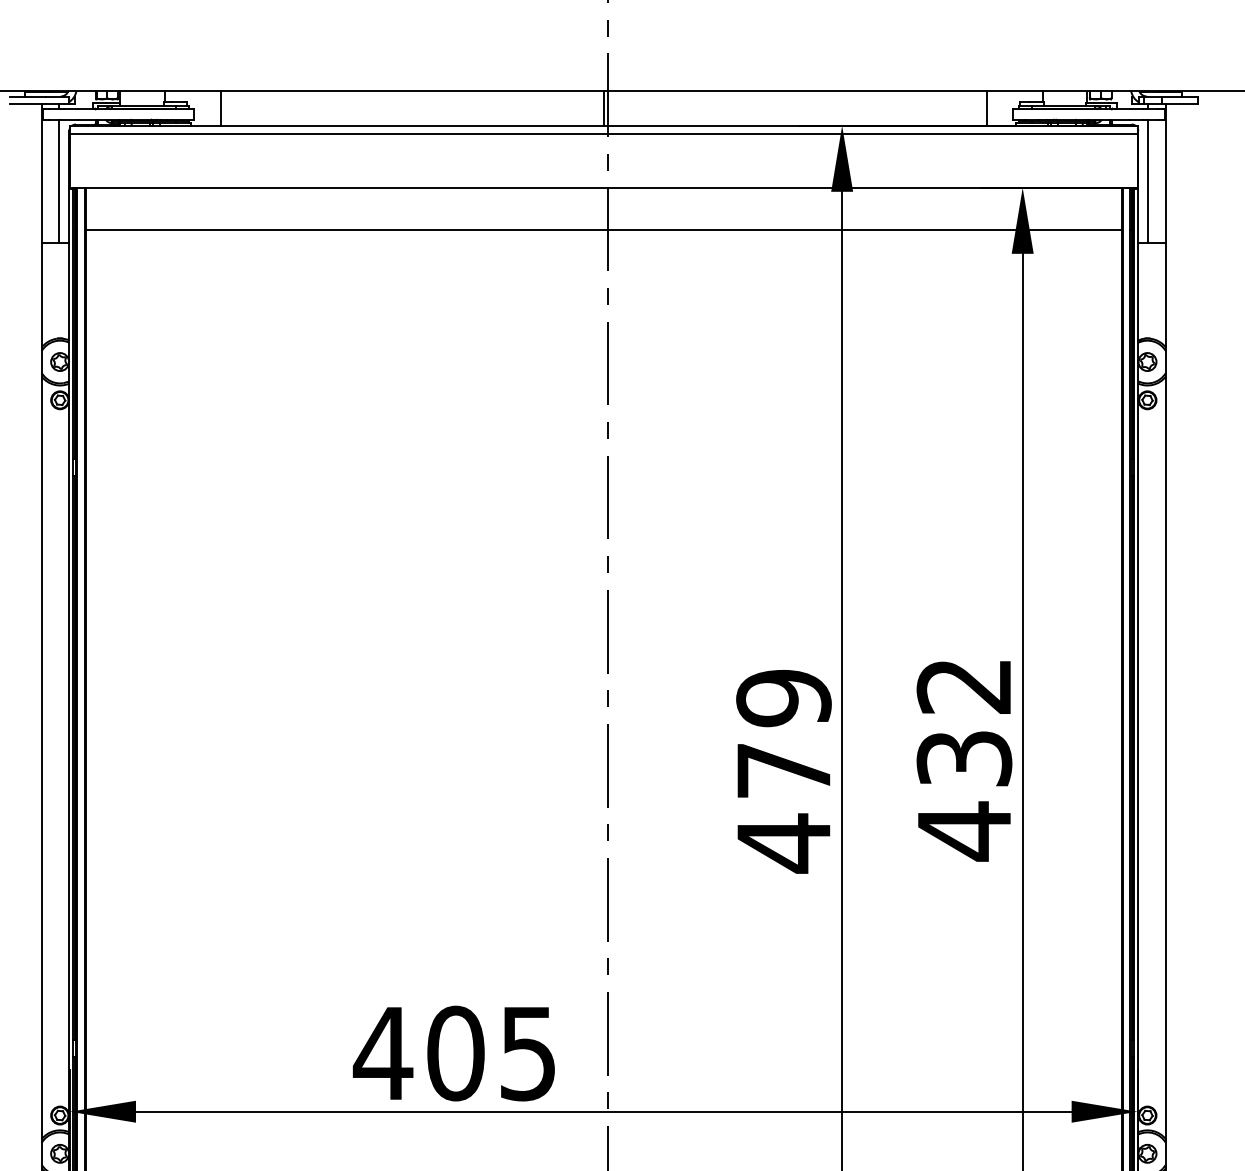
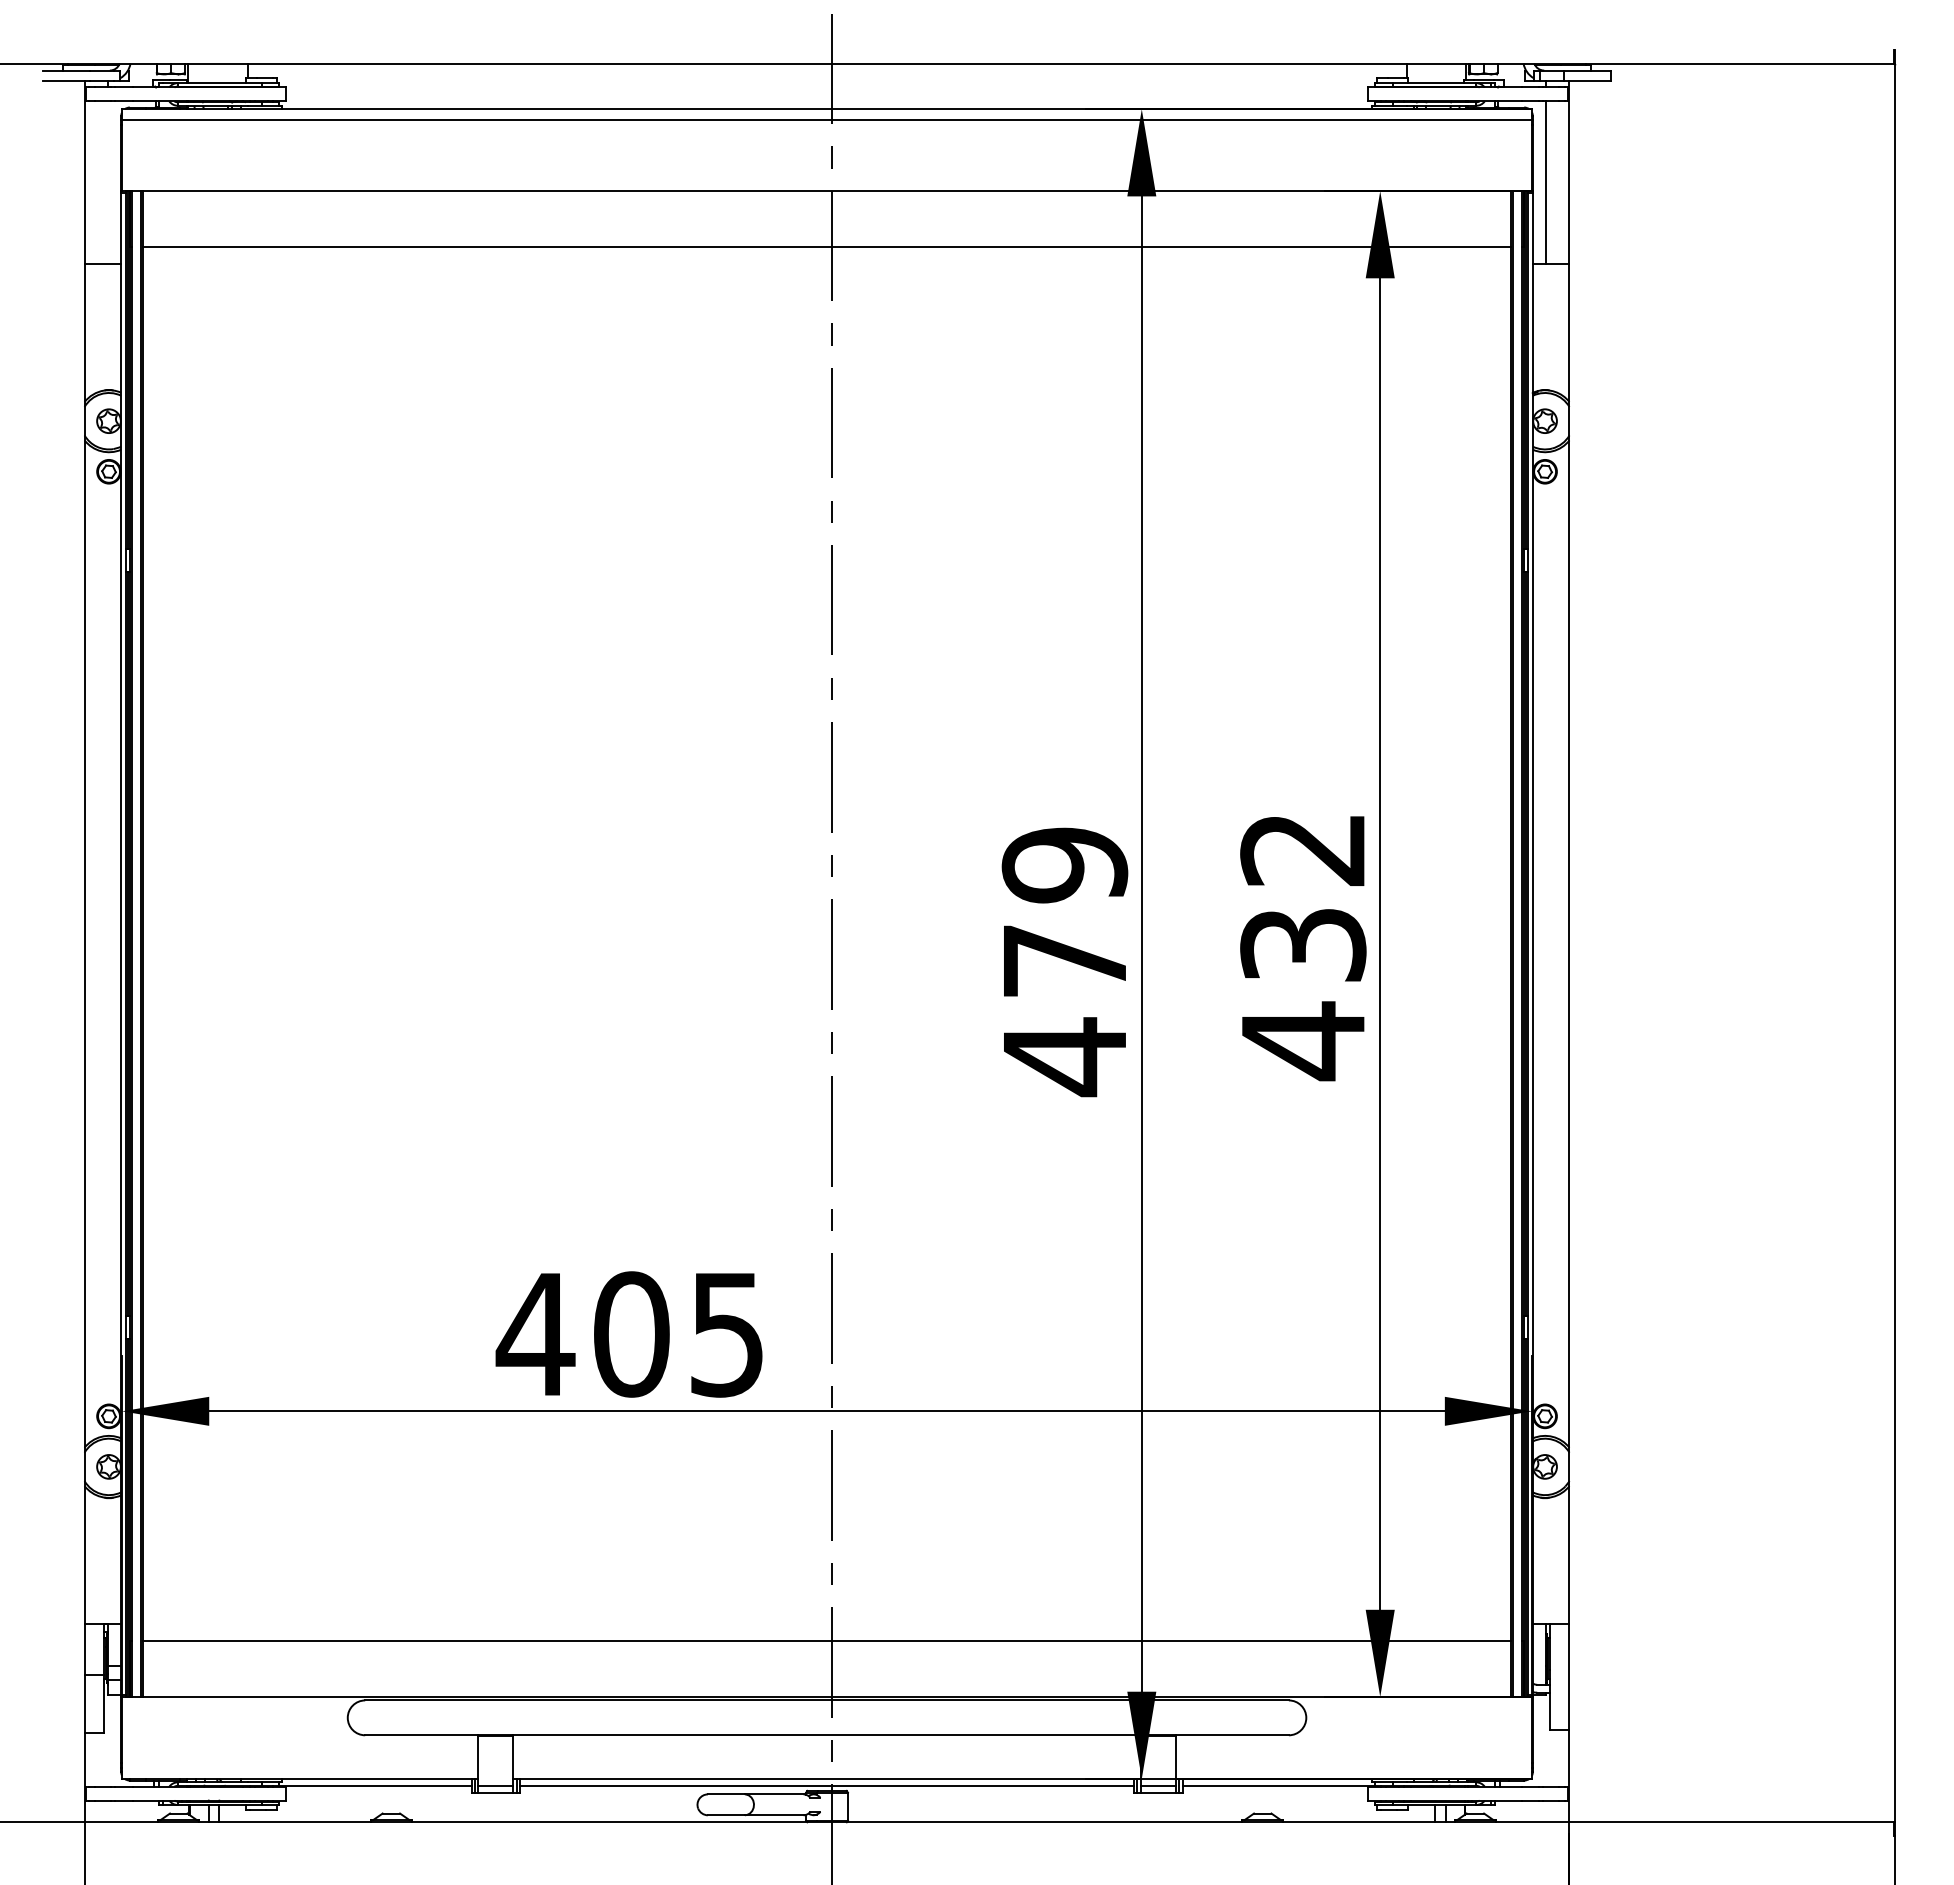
line: (221, 108) -> (321, 86), removed
line: (604, 108) -> (827, 86), removed
line: (986, 108) -> (1332, 86), removed
line: (59, 181) -> (108, 182), removed

